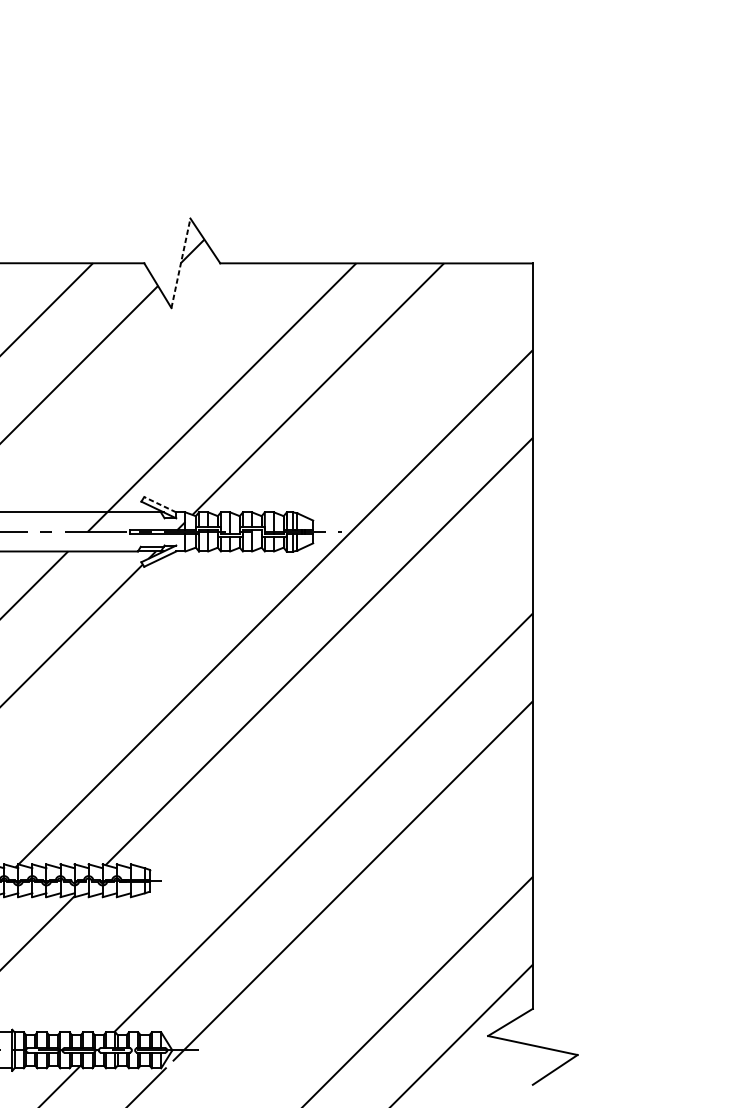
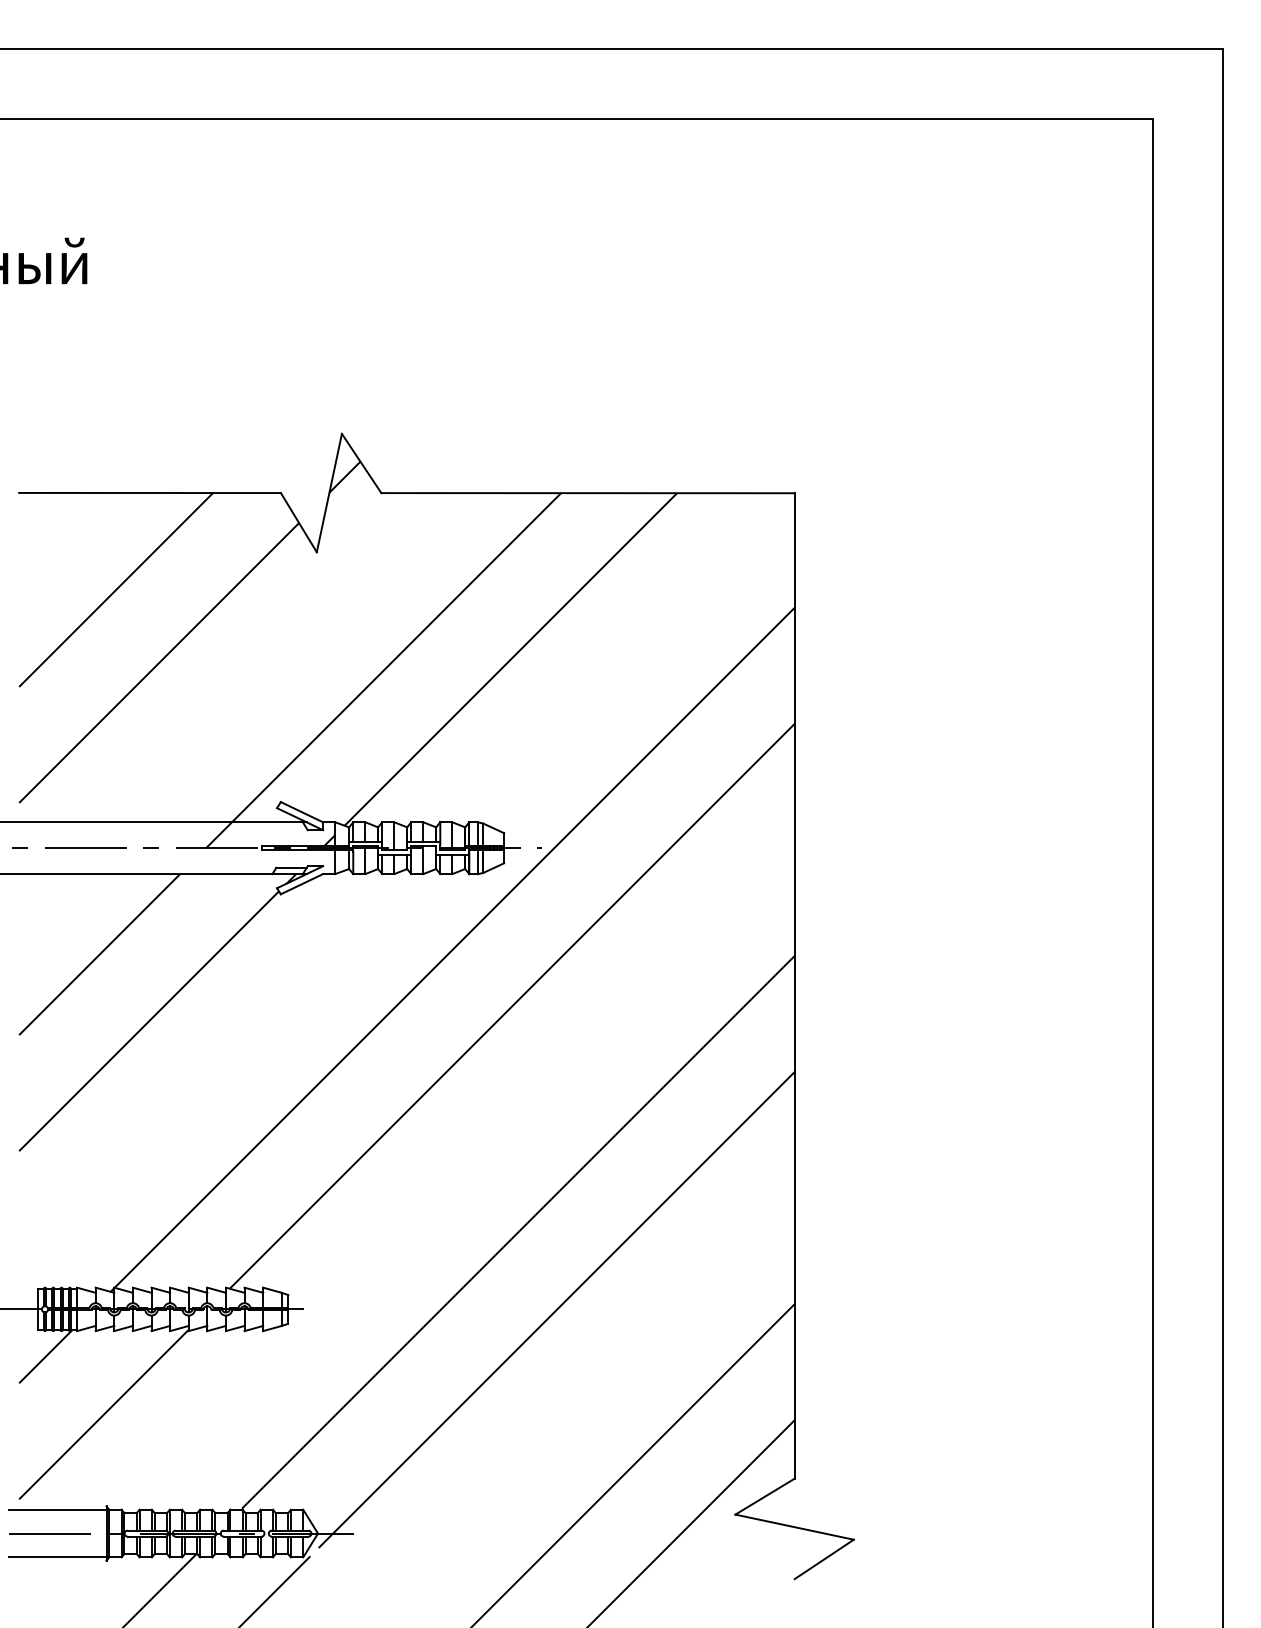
line: (181, 263) -> (329, 493), dashed -> solid
line: (159, 504) -> (301, 812), dashed -> solid

